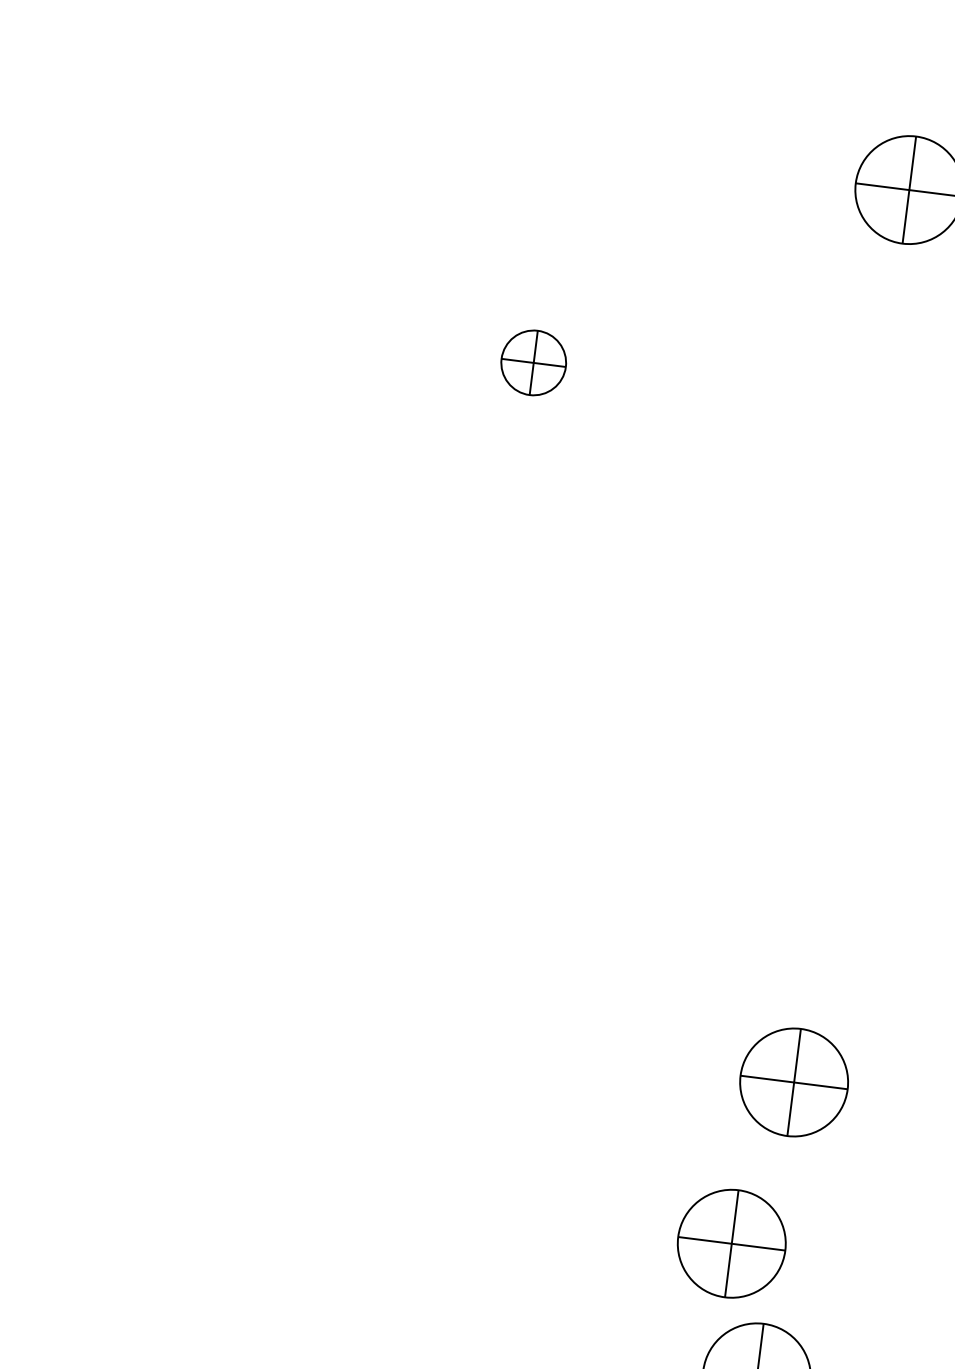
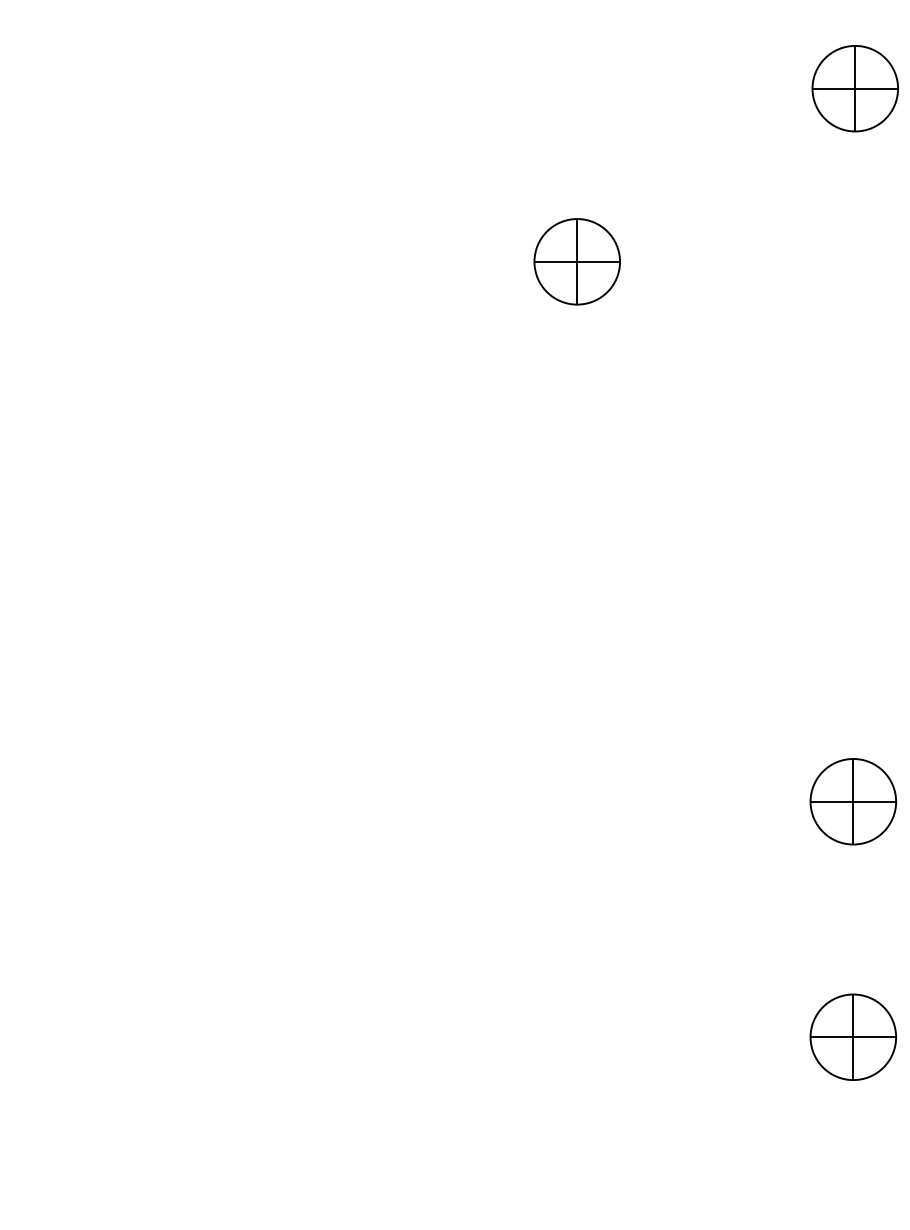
part: (532, 362) -> (576, 261), size x1.67
part: (730, 1243) -> (819, 934), removed

